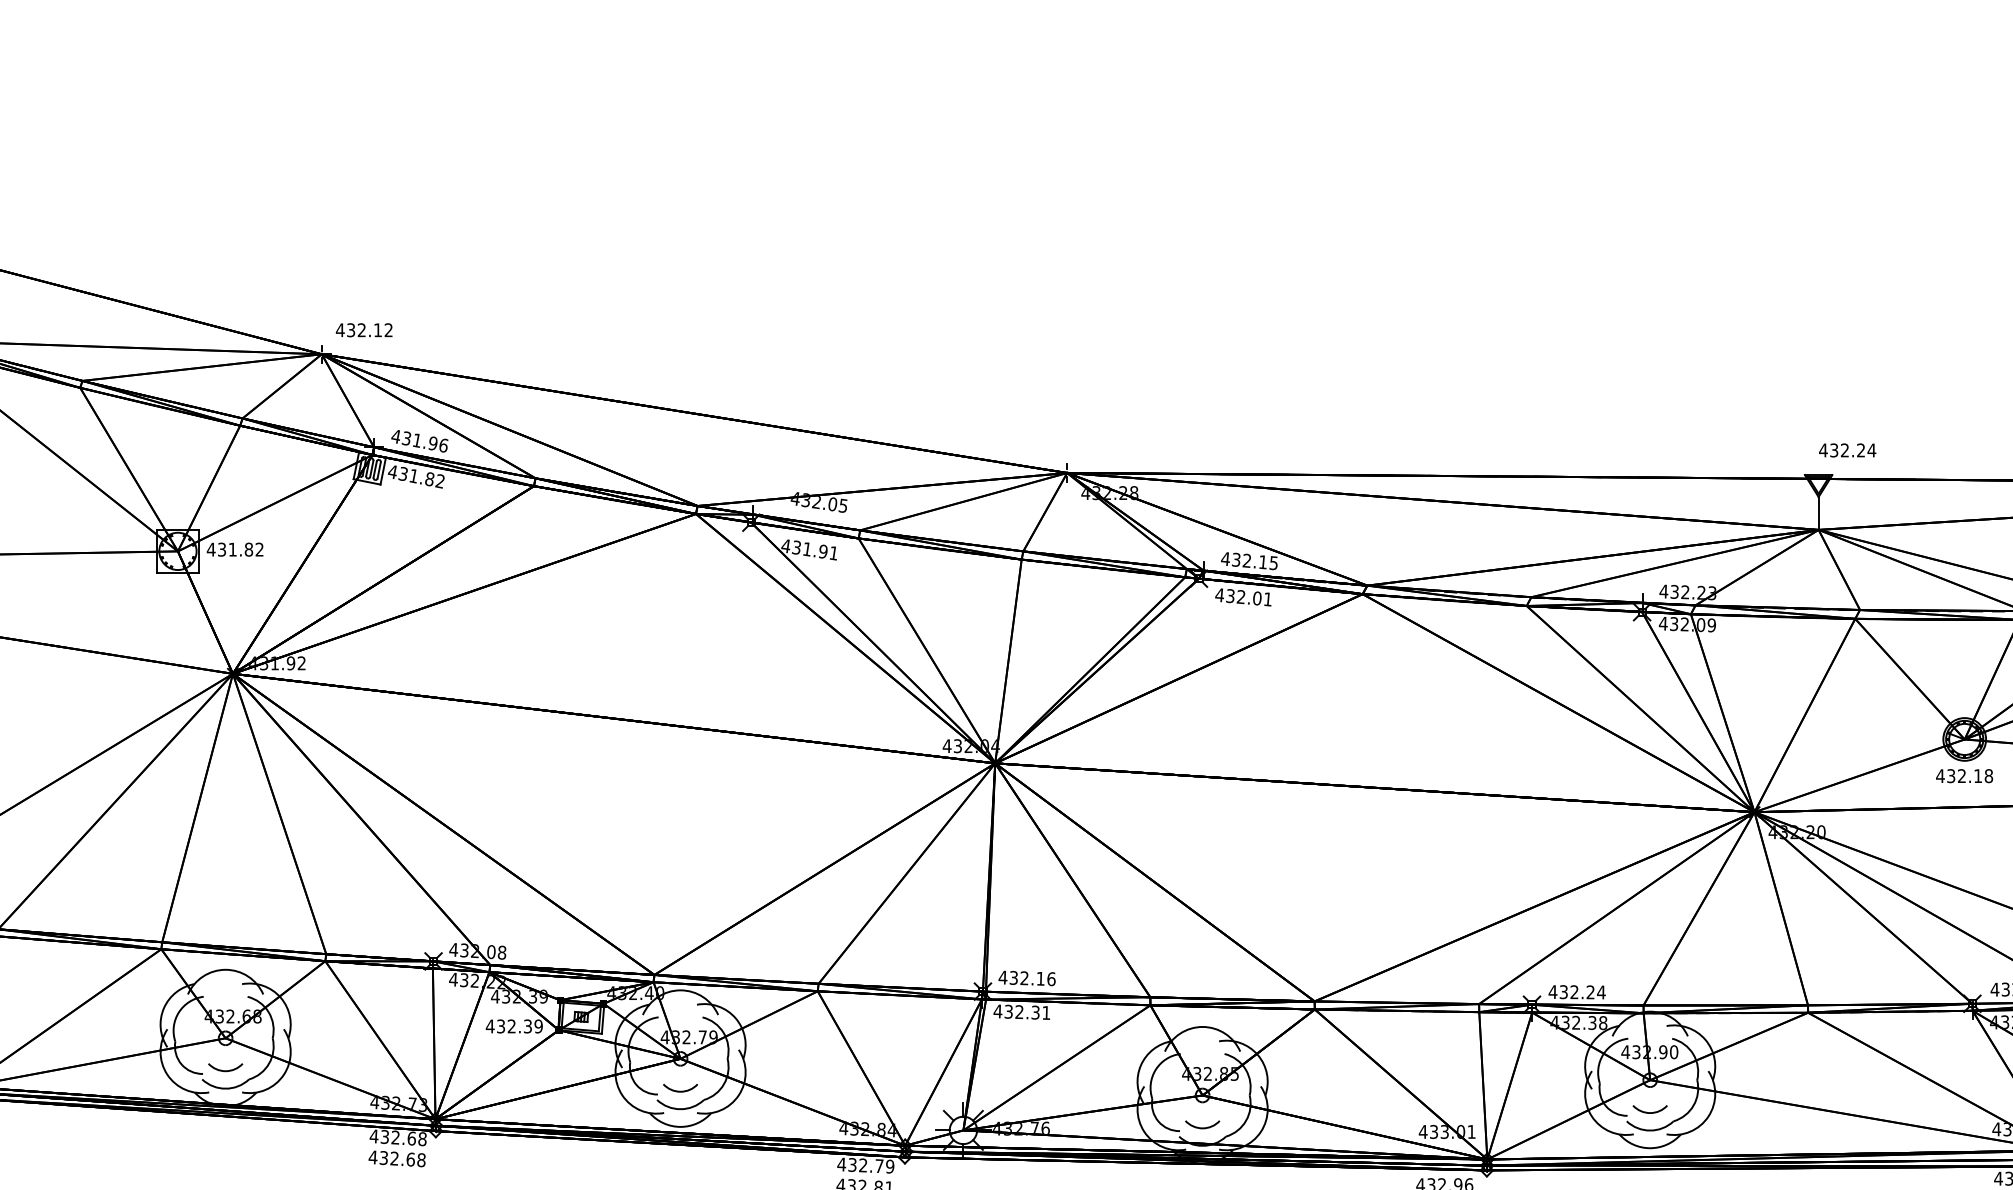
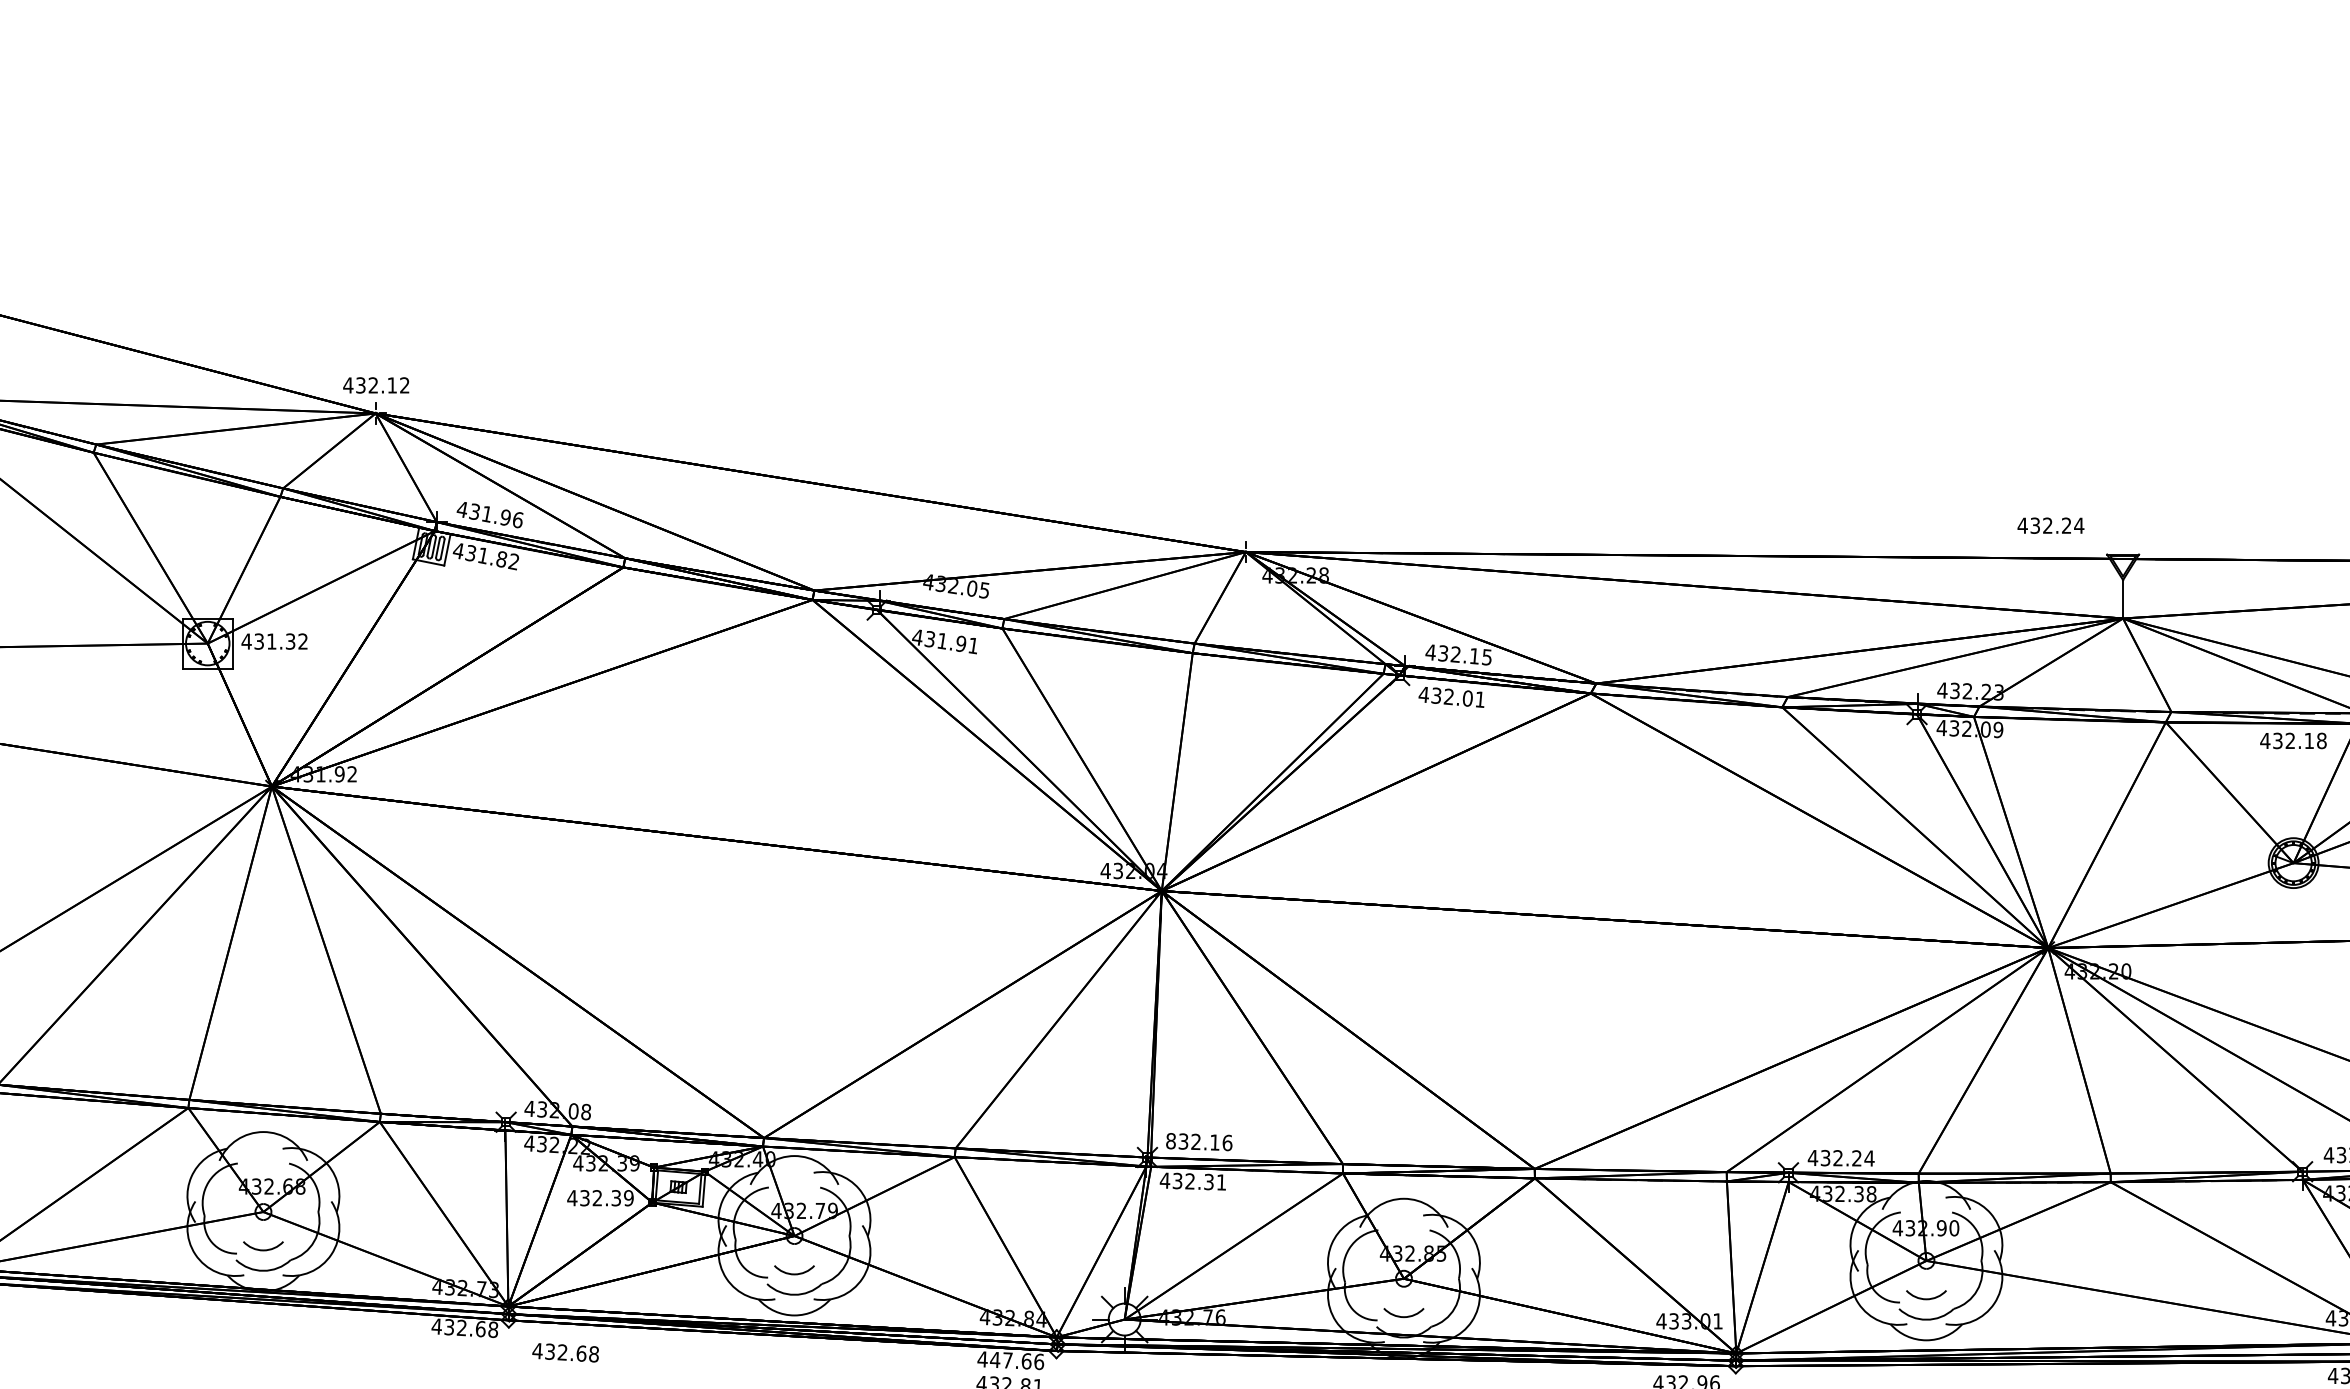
text: (364, 330) -> (376, 385), moved
text: (1847, 450) -> (2050, 525), moved
text: (248, 549) -> (290, 641), 431.82 -> 431.32
text: (1964, 775) -> (2293, 740), moved
text: (1002, 977) -> (1170, 1141), 432.16 -> 832.16
text: (397, 1158) -> (565, 1352), moved
text: (870, 1165) -> (1016, 1360), 432.79 -> 447.66

